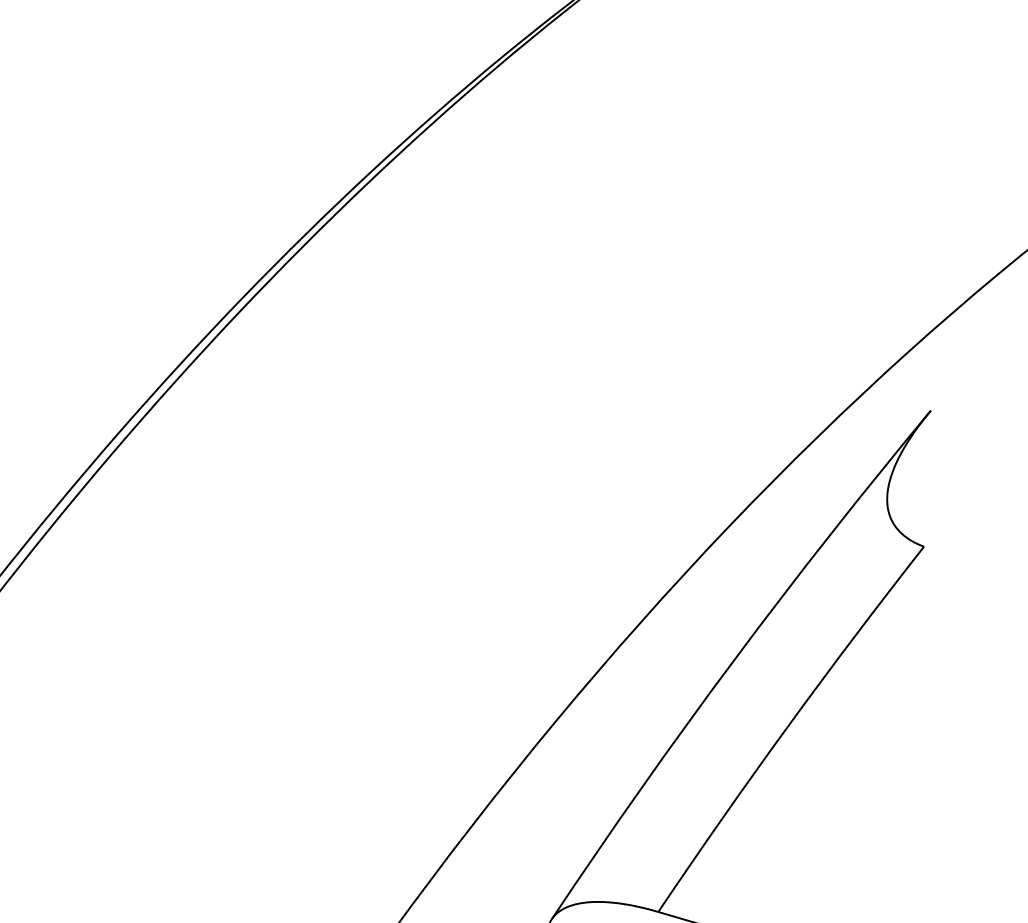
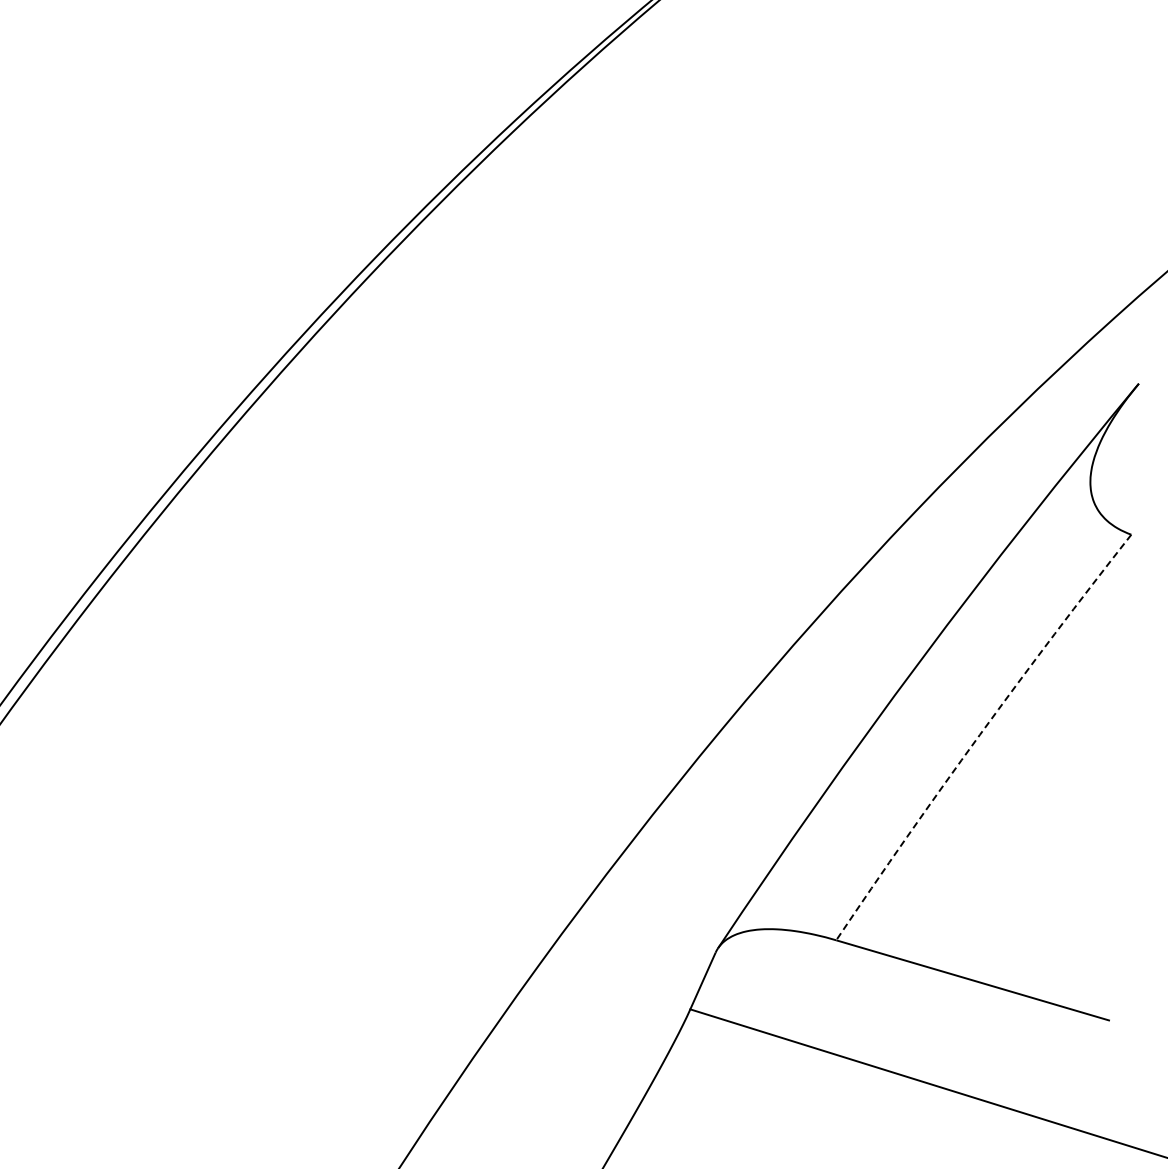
arc: (788, 726) -> (980, 734), solid -> dashed

